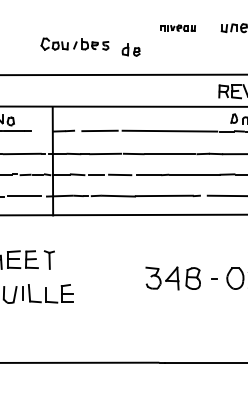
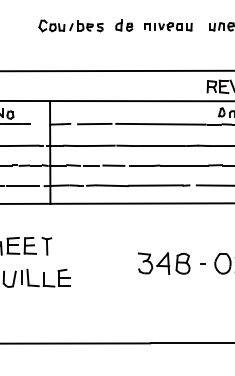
part: (177, 27) -> (168, 26), size x1.43
part: (74, 43) -> (70, 25), moved
part: (131, 50) -> (124, 25), moved

